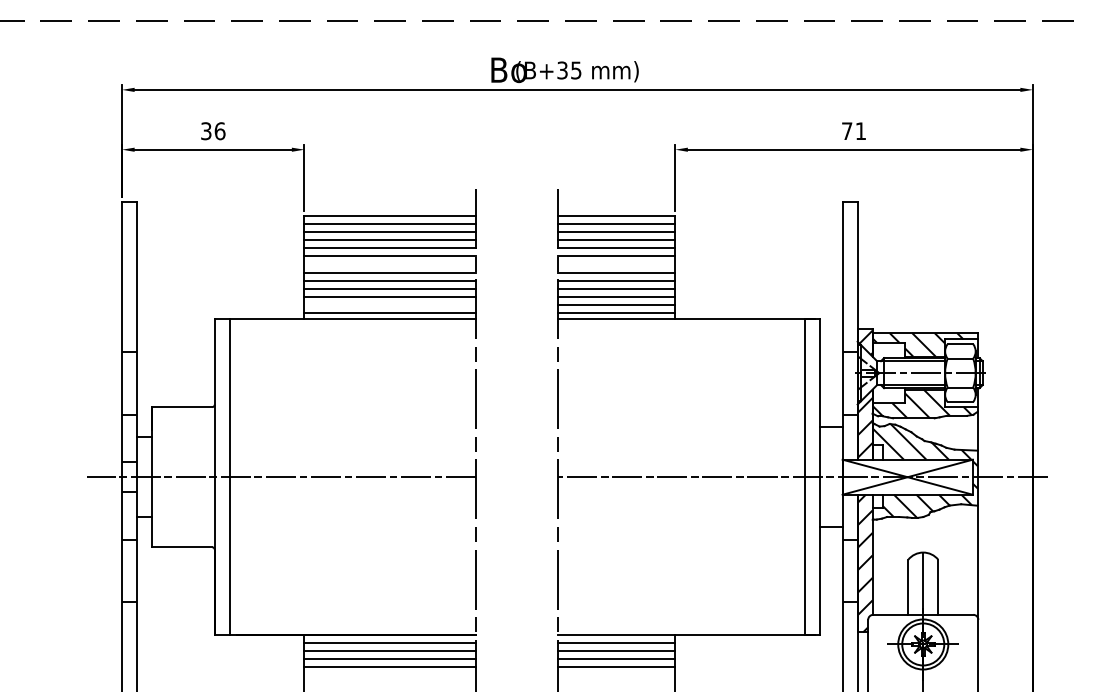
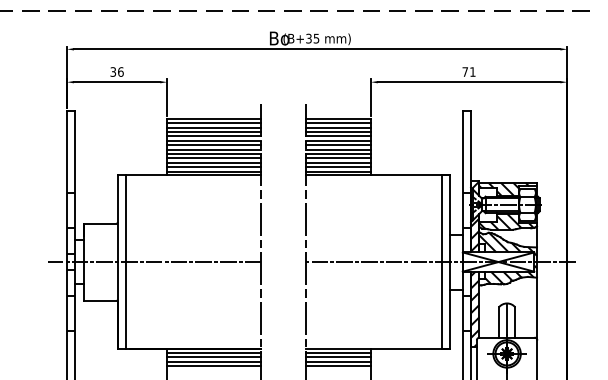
line: (390, 264) -> (214, 145), added
line: (616, 264) -> (338, 145), added
line: (390, 305) -> (214, 167), added

